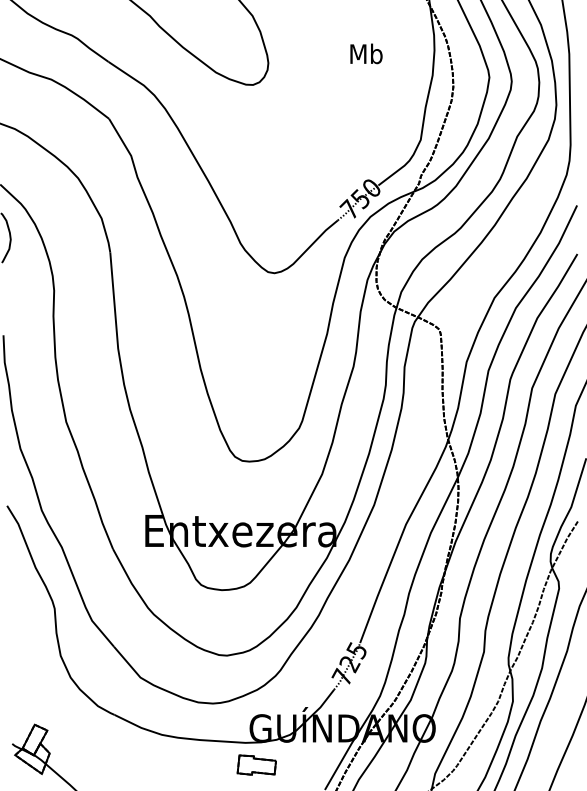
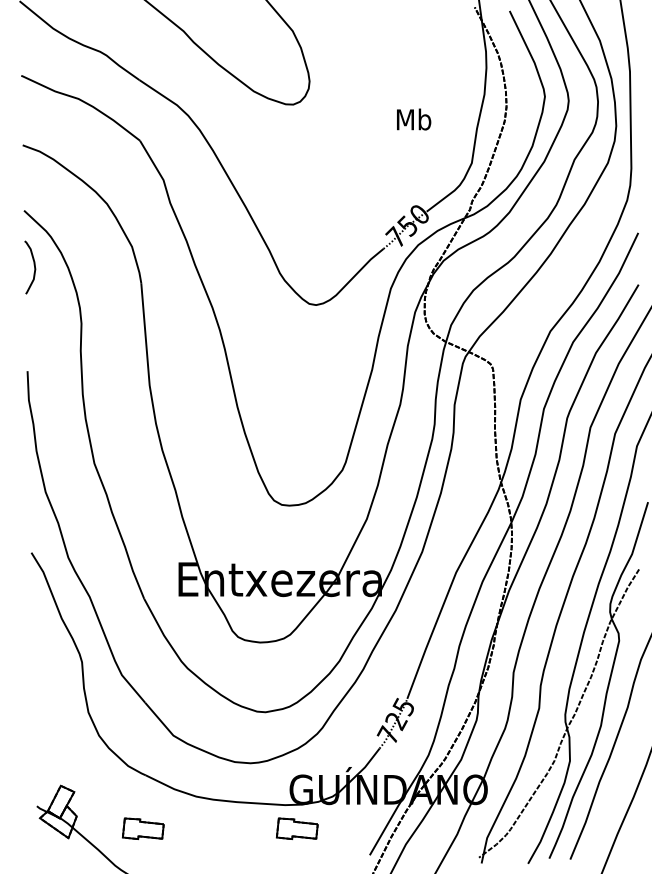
text: (366, 53) -> (414, 119), moved
part: (112, 764) -> (143, 828), added

